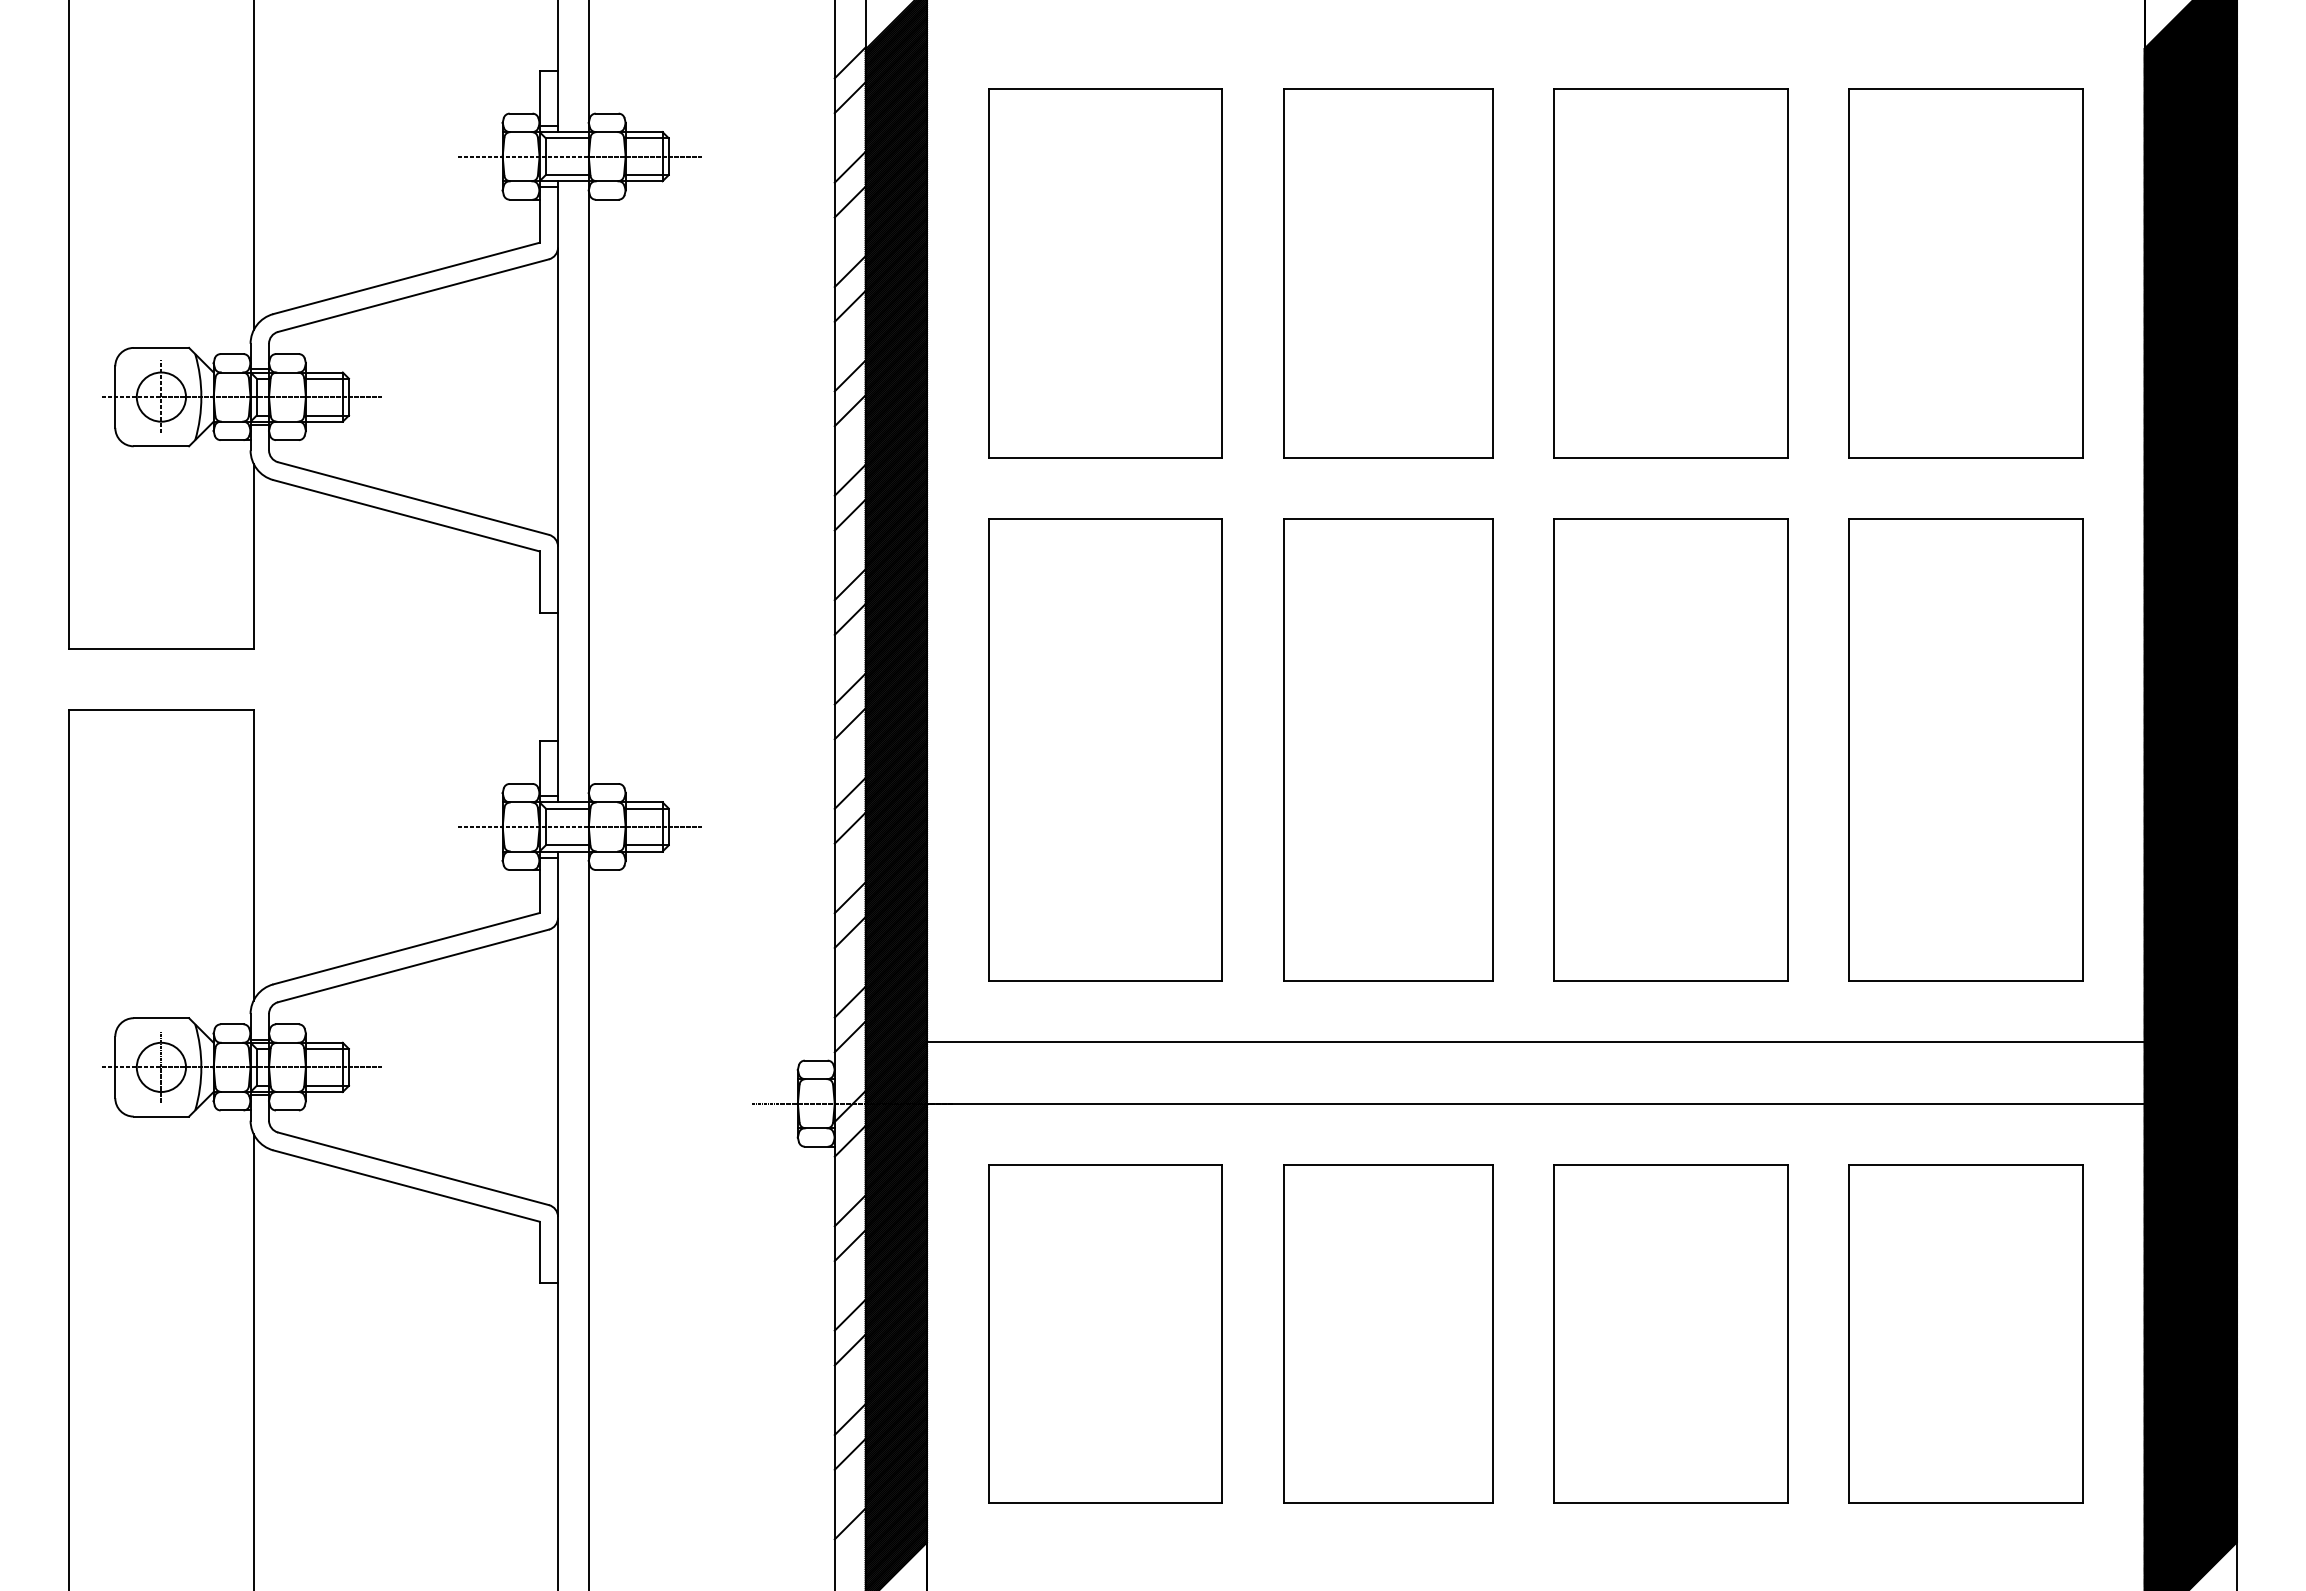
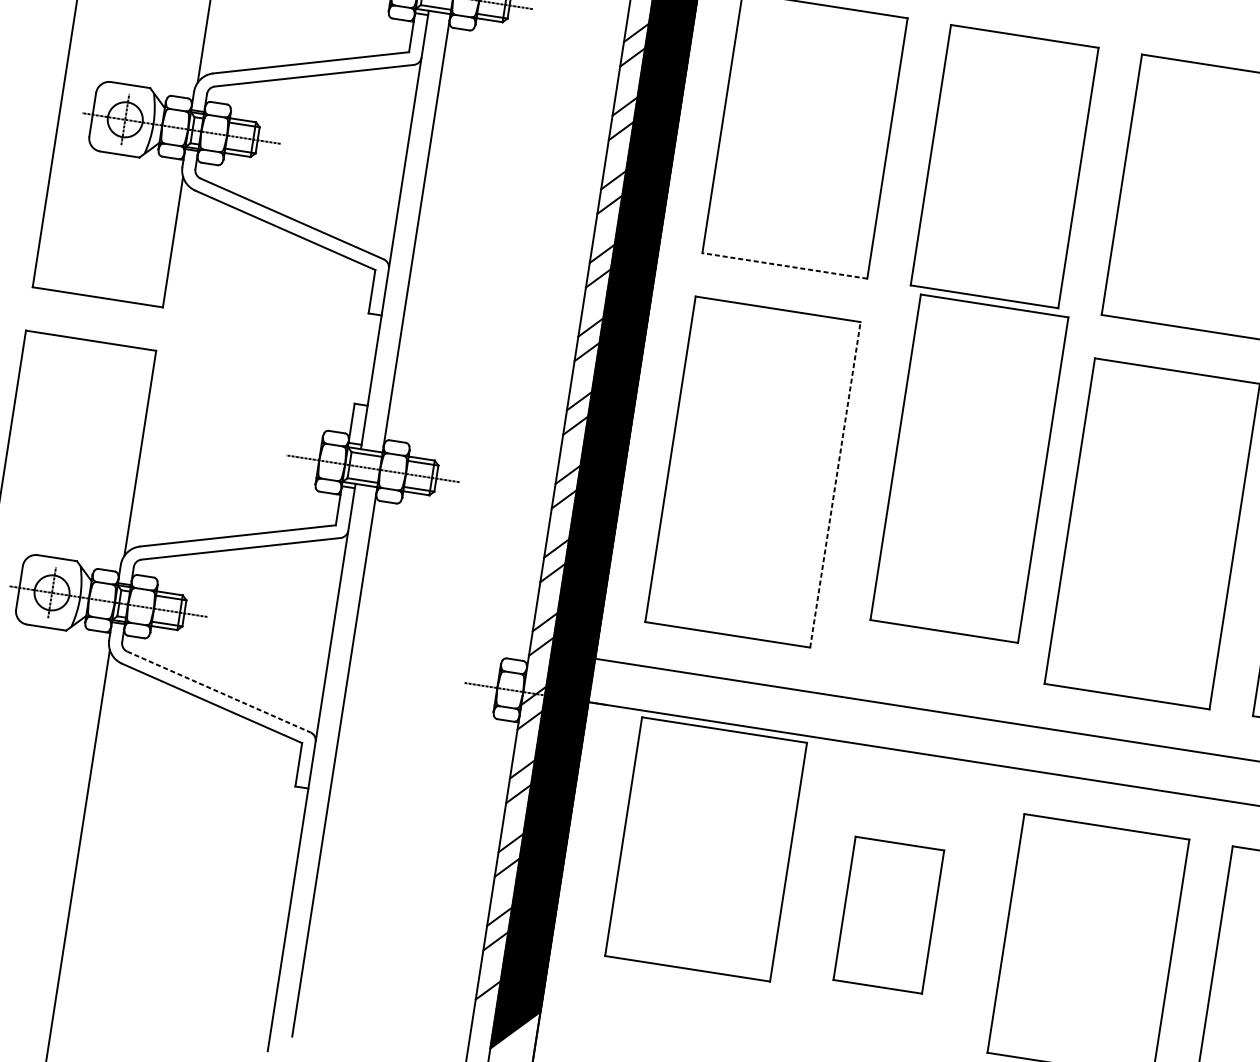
line: (1105, 458) -> (784, 266), solid -> dashed
part: (1388, 749) -> (969, 468), moved
line: (1222, 750) -> (835, 485), solid -> dashed
line: (413, 1168) -> (218, 691), solid -> dashed
part: (1105, 1333) -> (706, 848), moved
part: (1388, 1333) -> (889, 914), size x0.6

